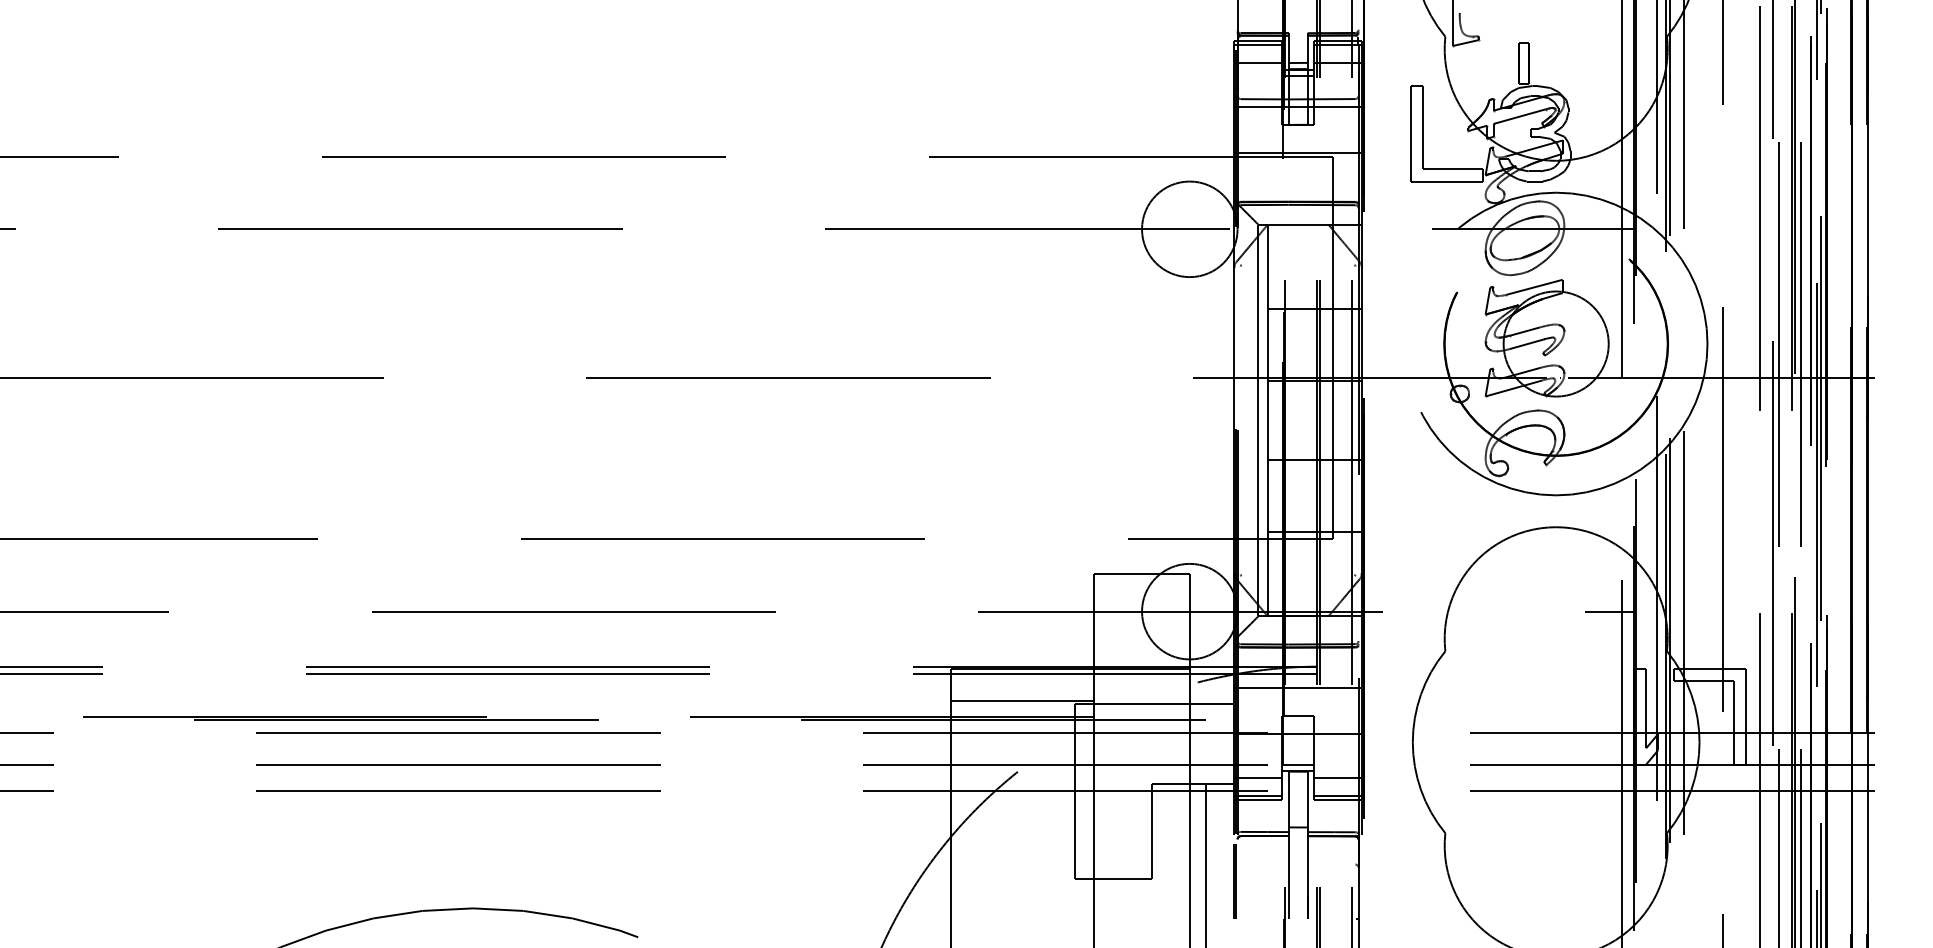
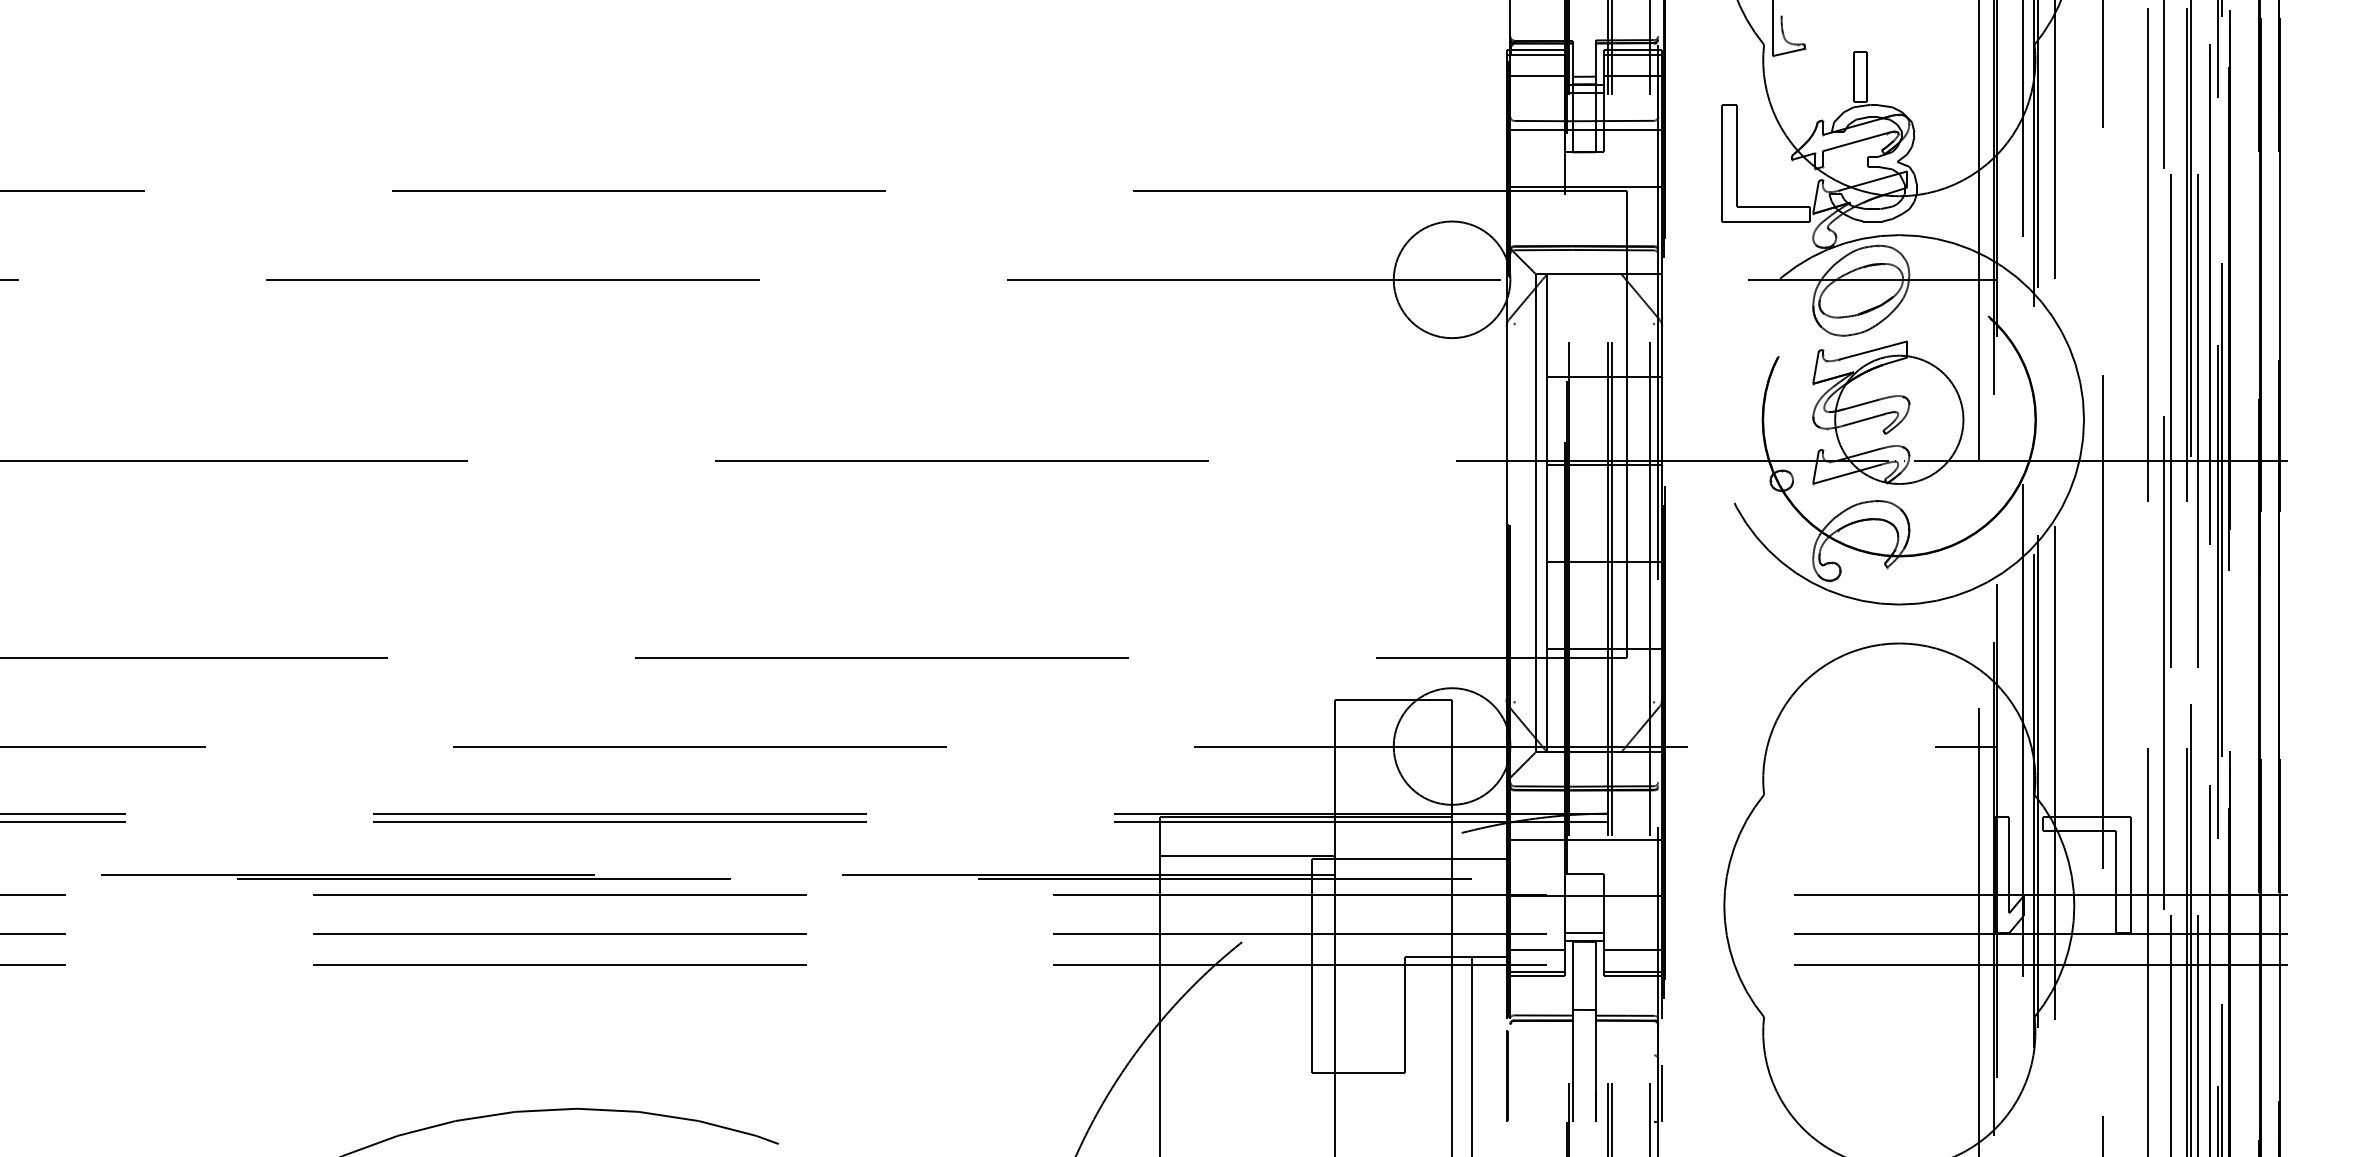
line: (1362, 895) -> (1662, 1092), added

